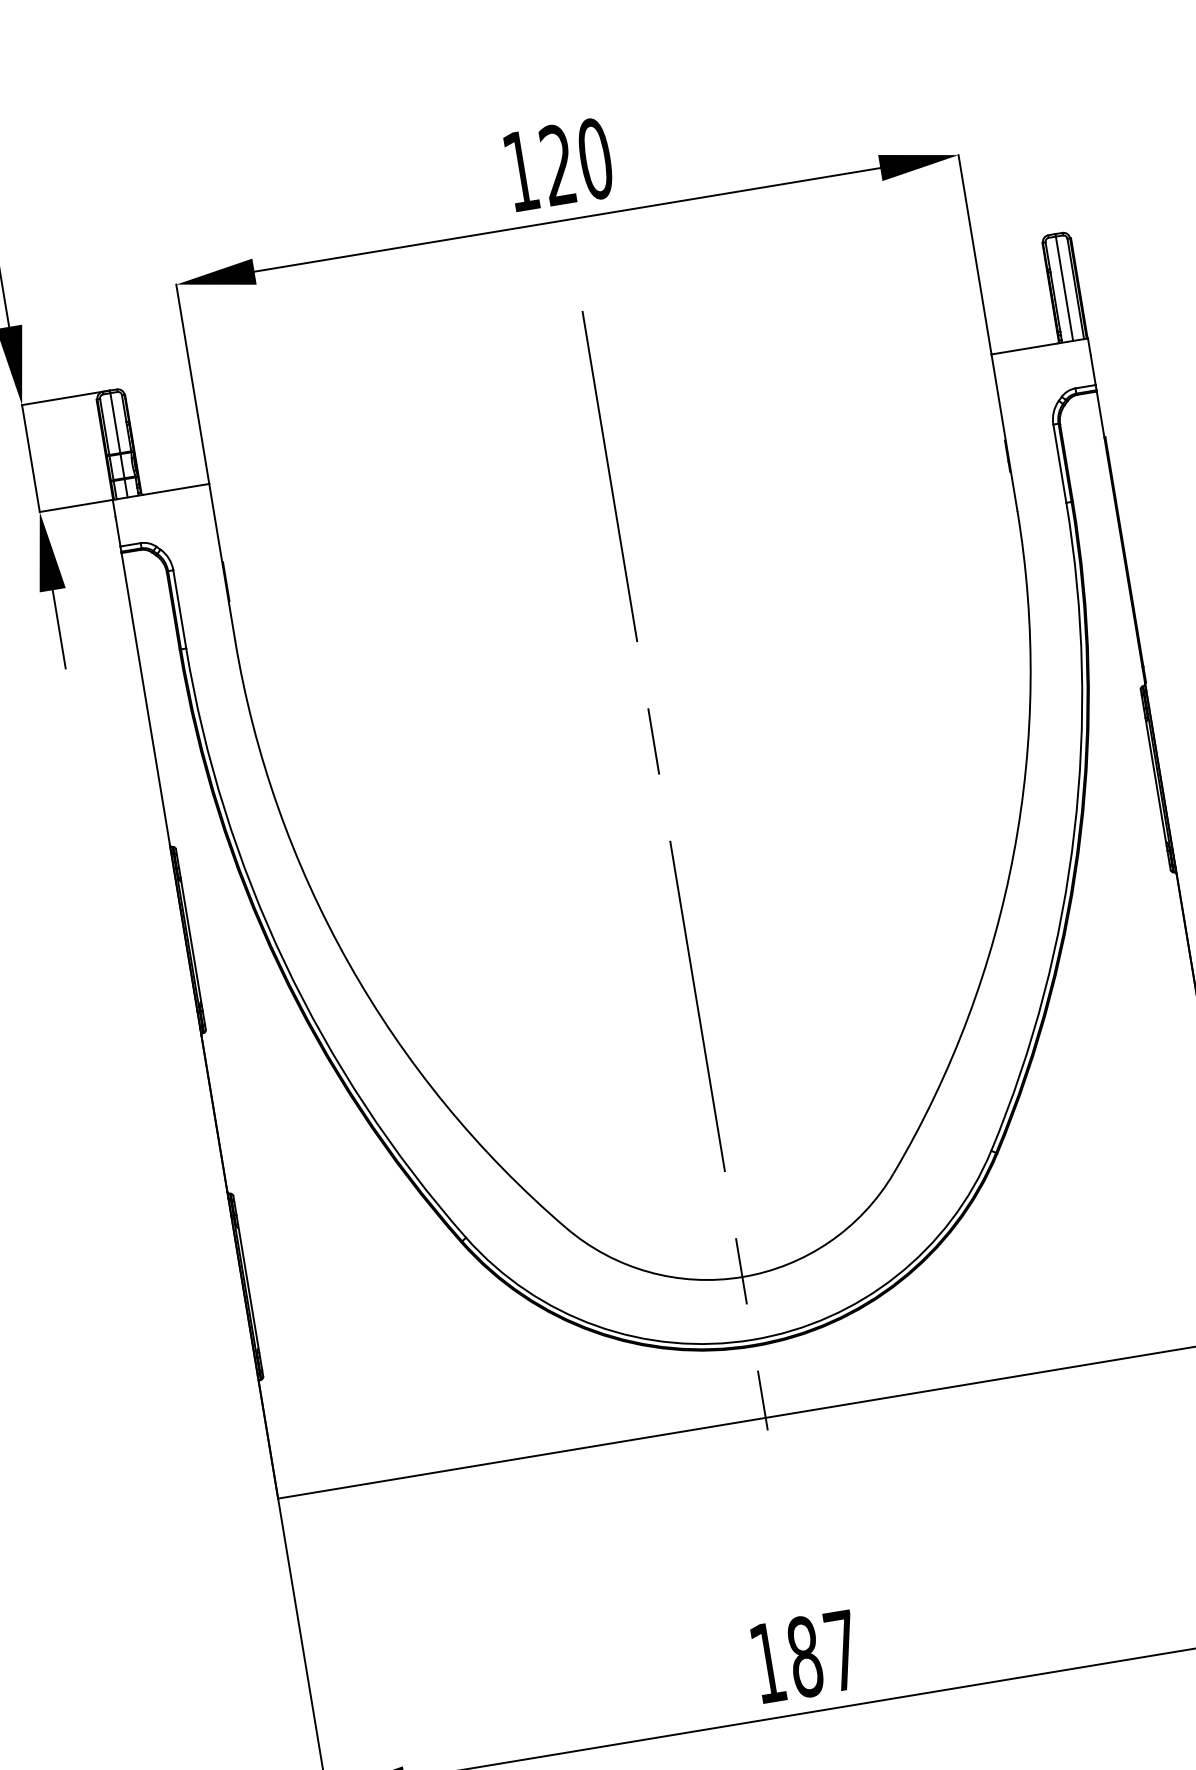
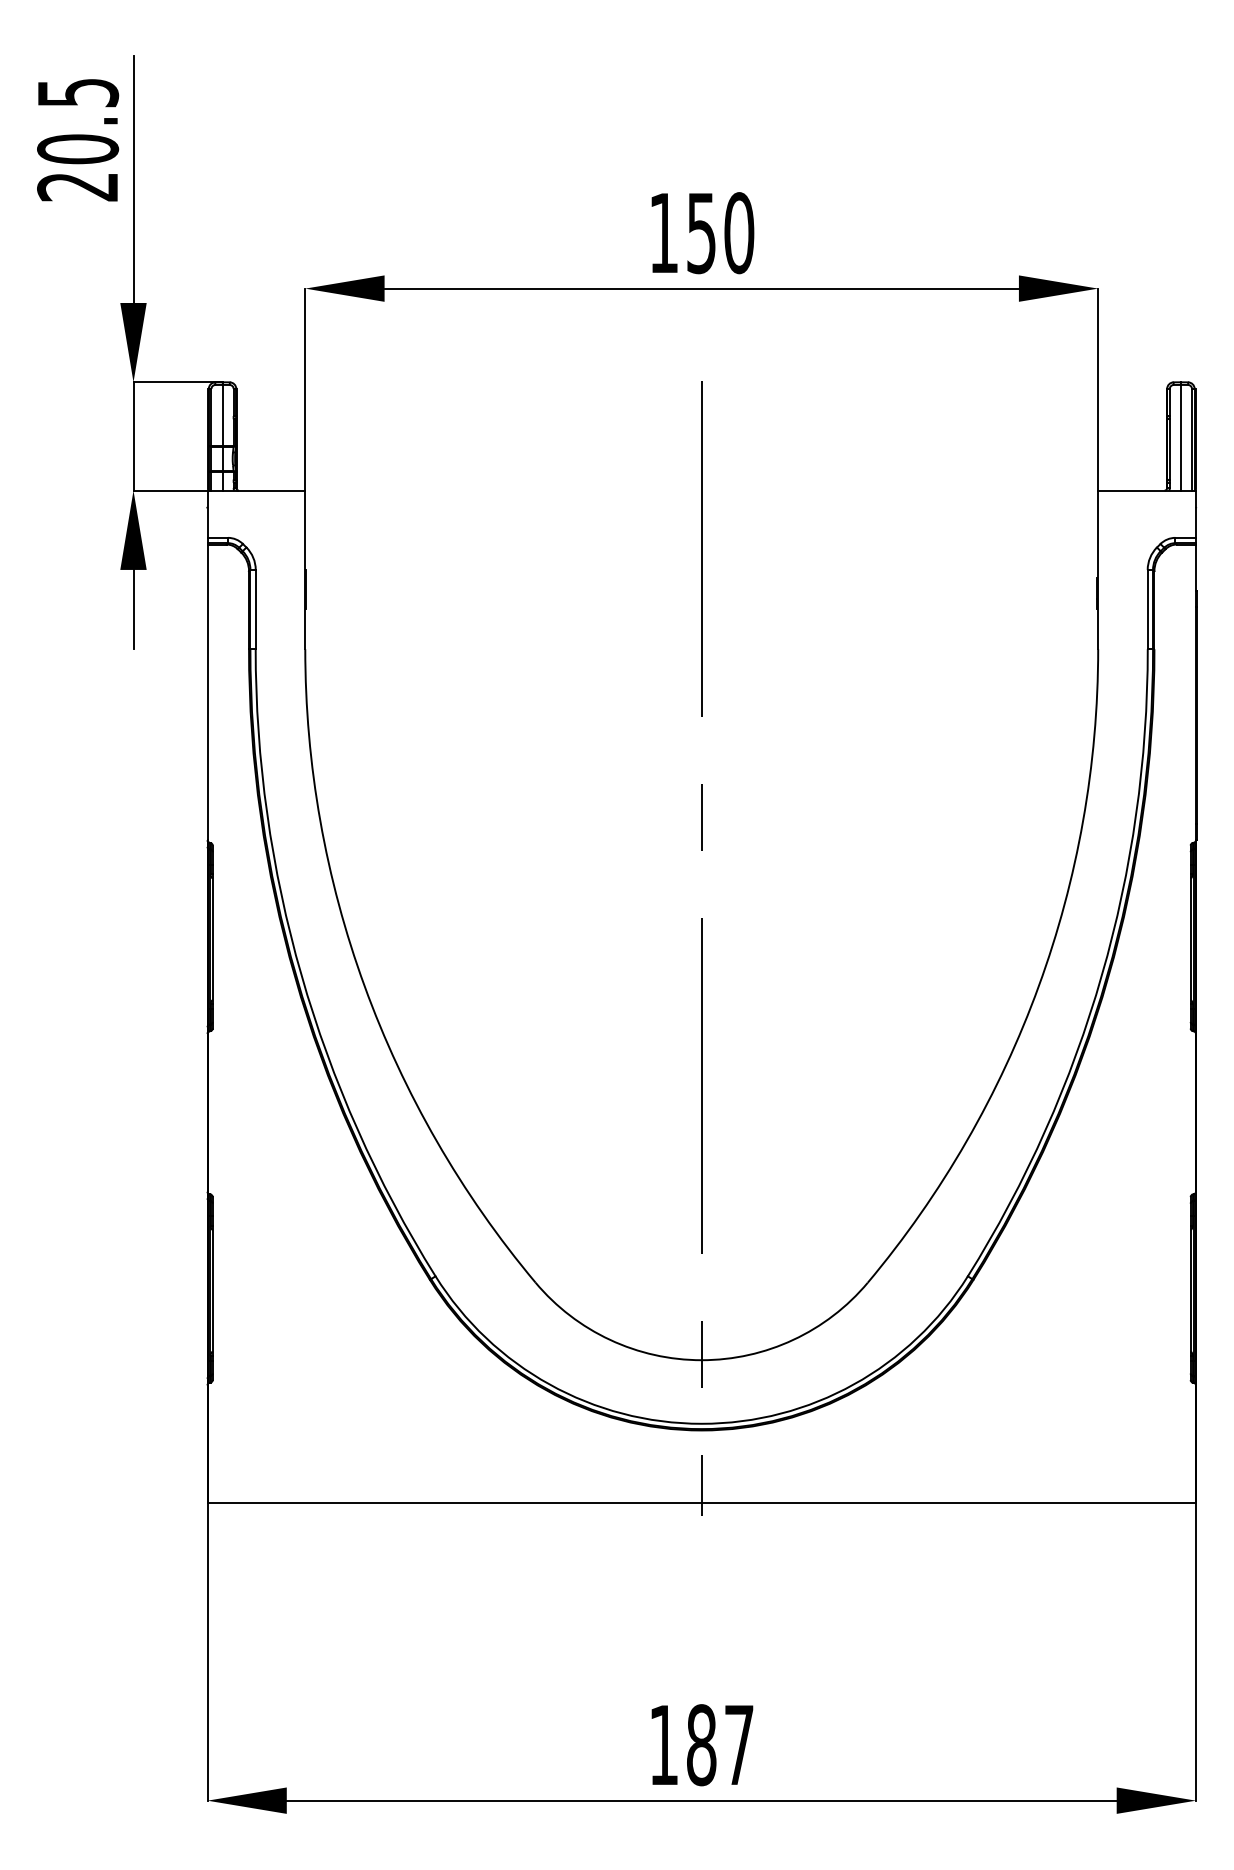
text: (558, 165) -> (701, 233), 120 -> 150

